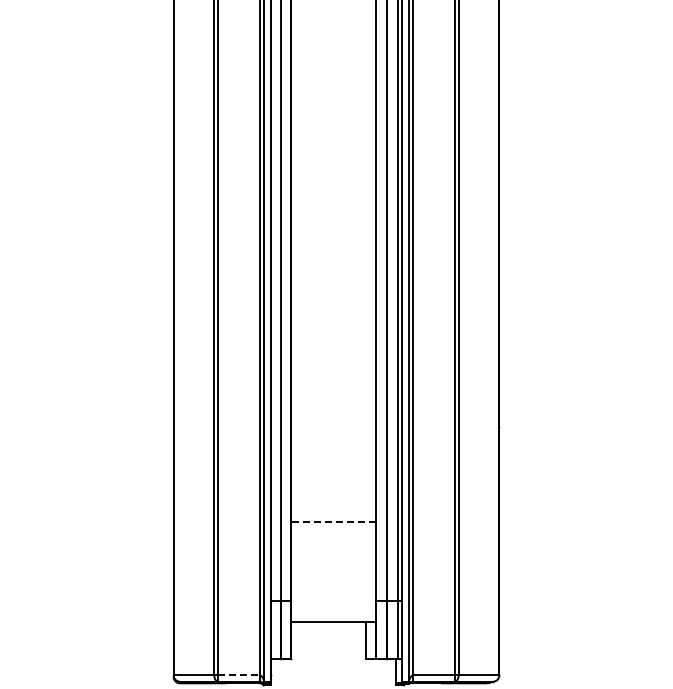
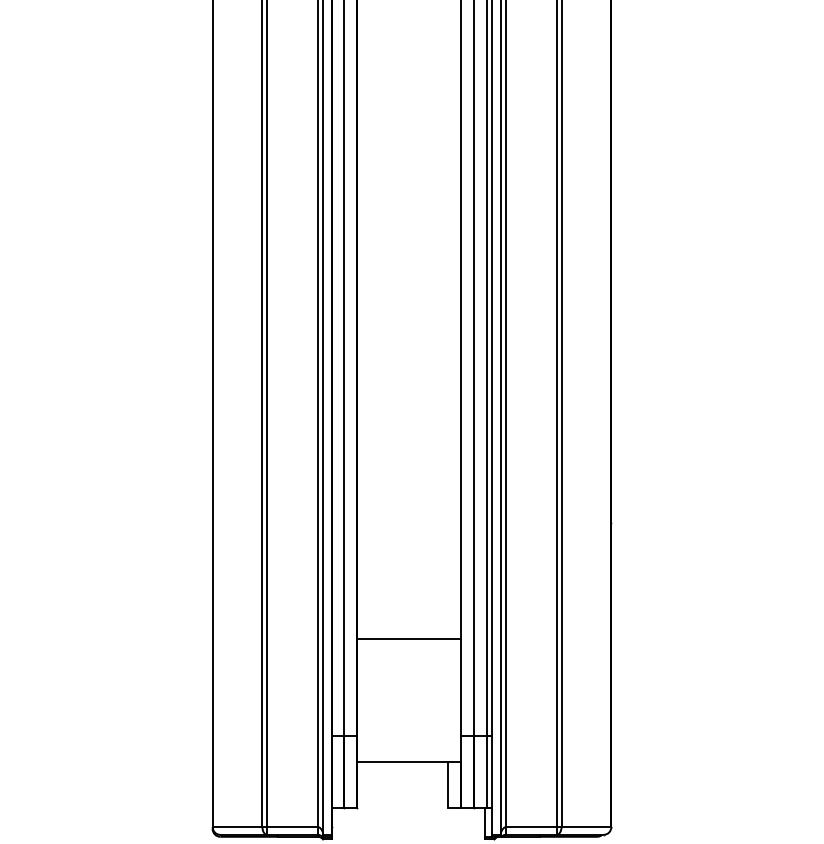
line: (333, 521) -> (408, 638), dashed -> solid
line: (238, 675) -> (292, 827), dashed -> solid

